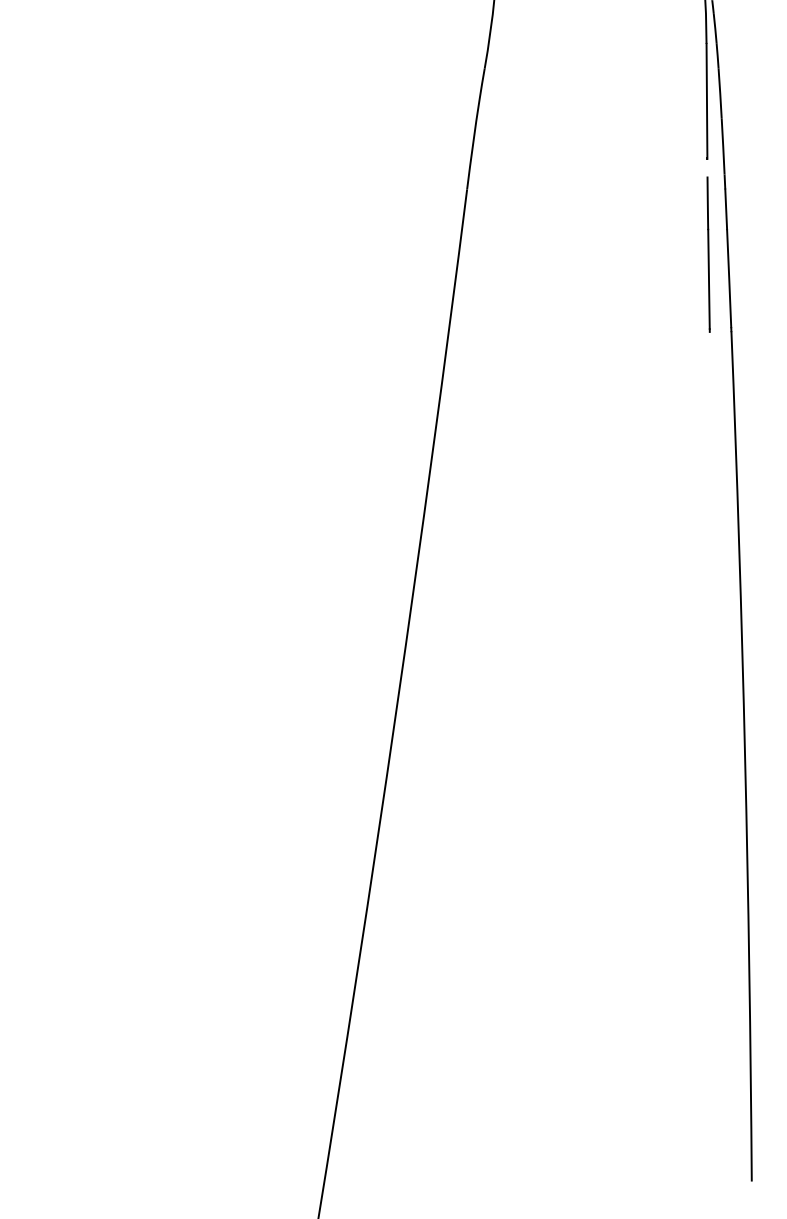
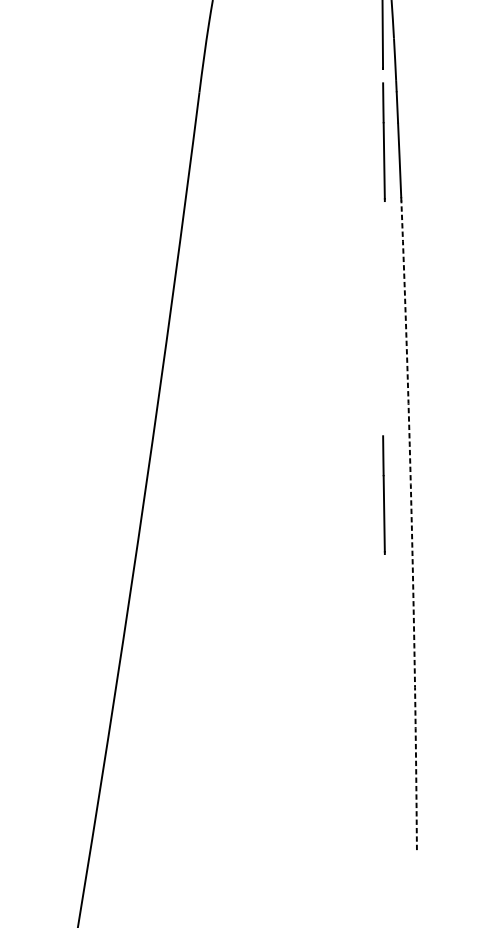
line: (708, 716) -> (383, 494), added
arc: (745, 756) -> (412, 525), solid -> dashed

